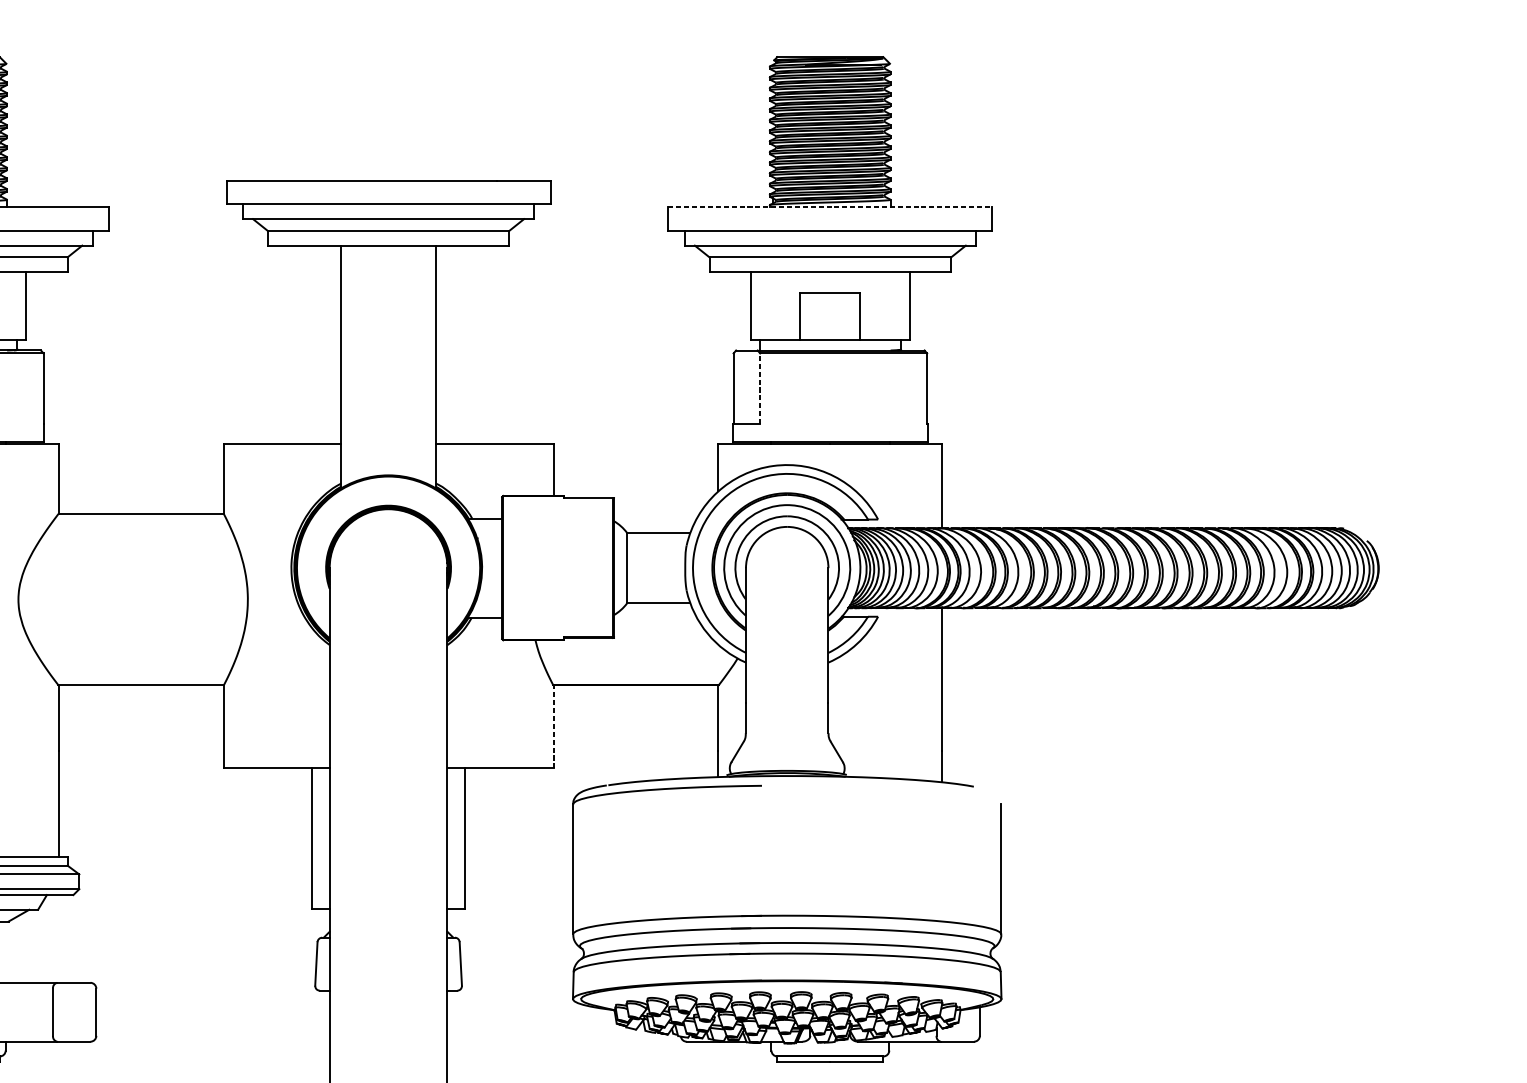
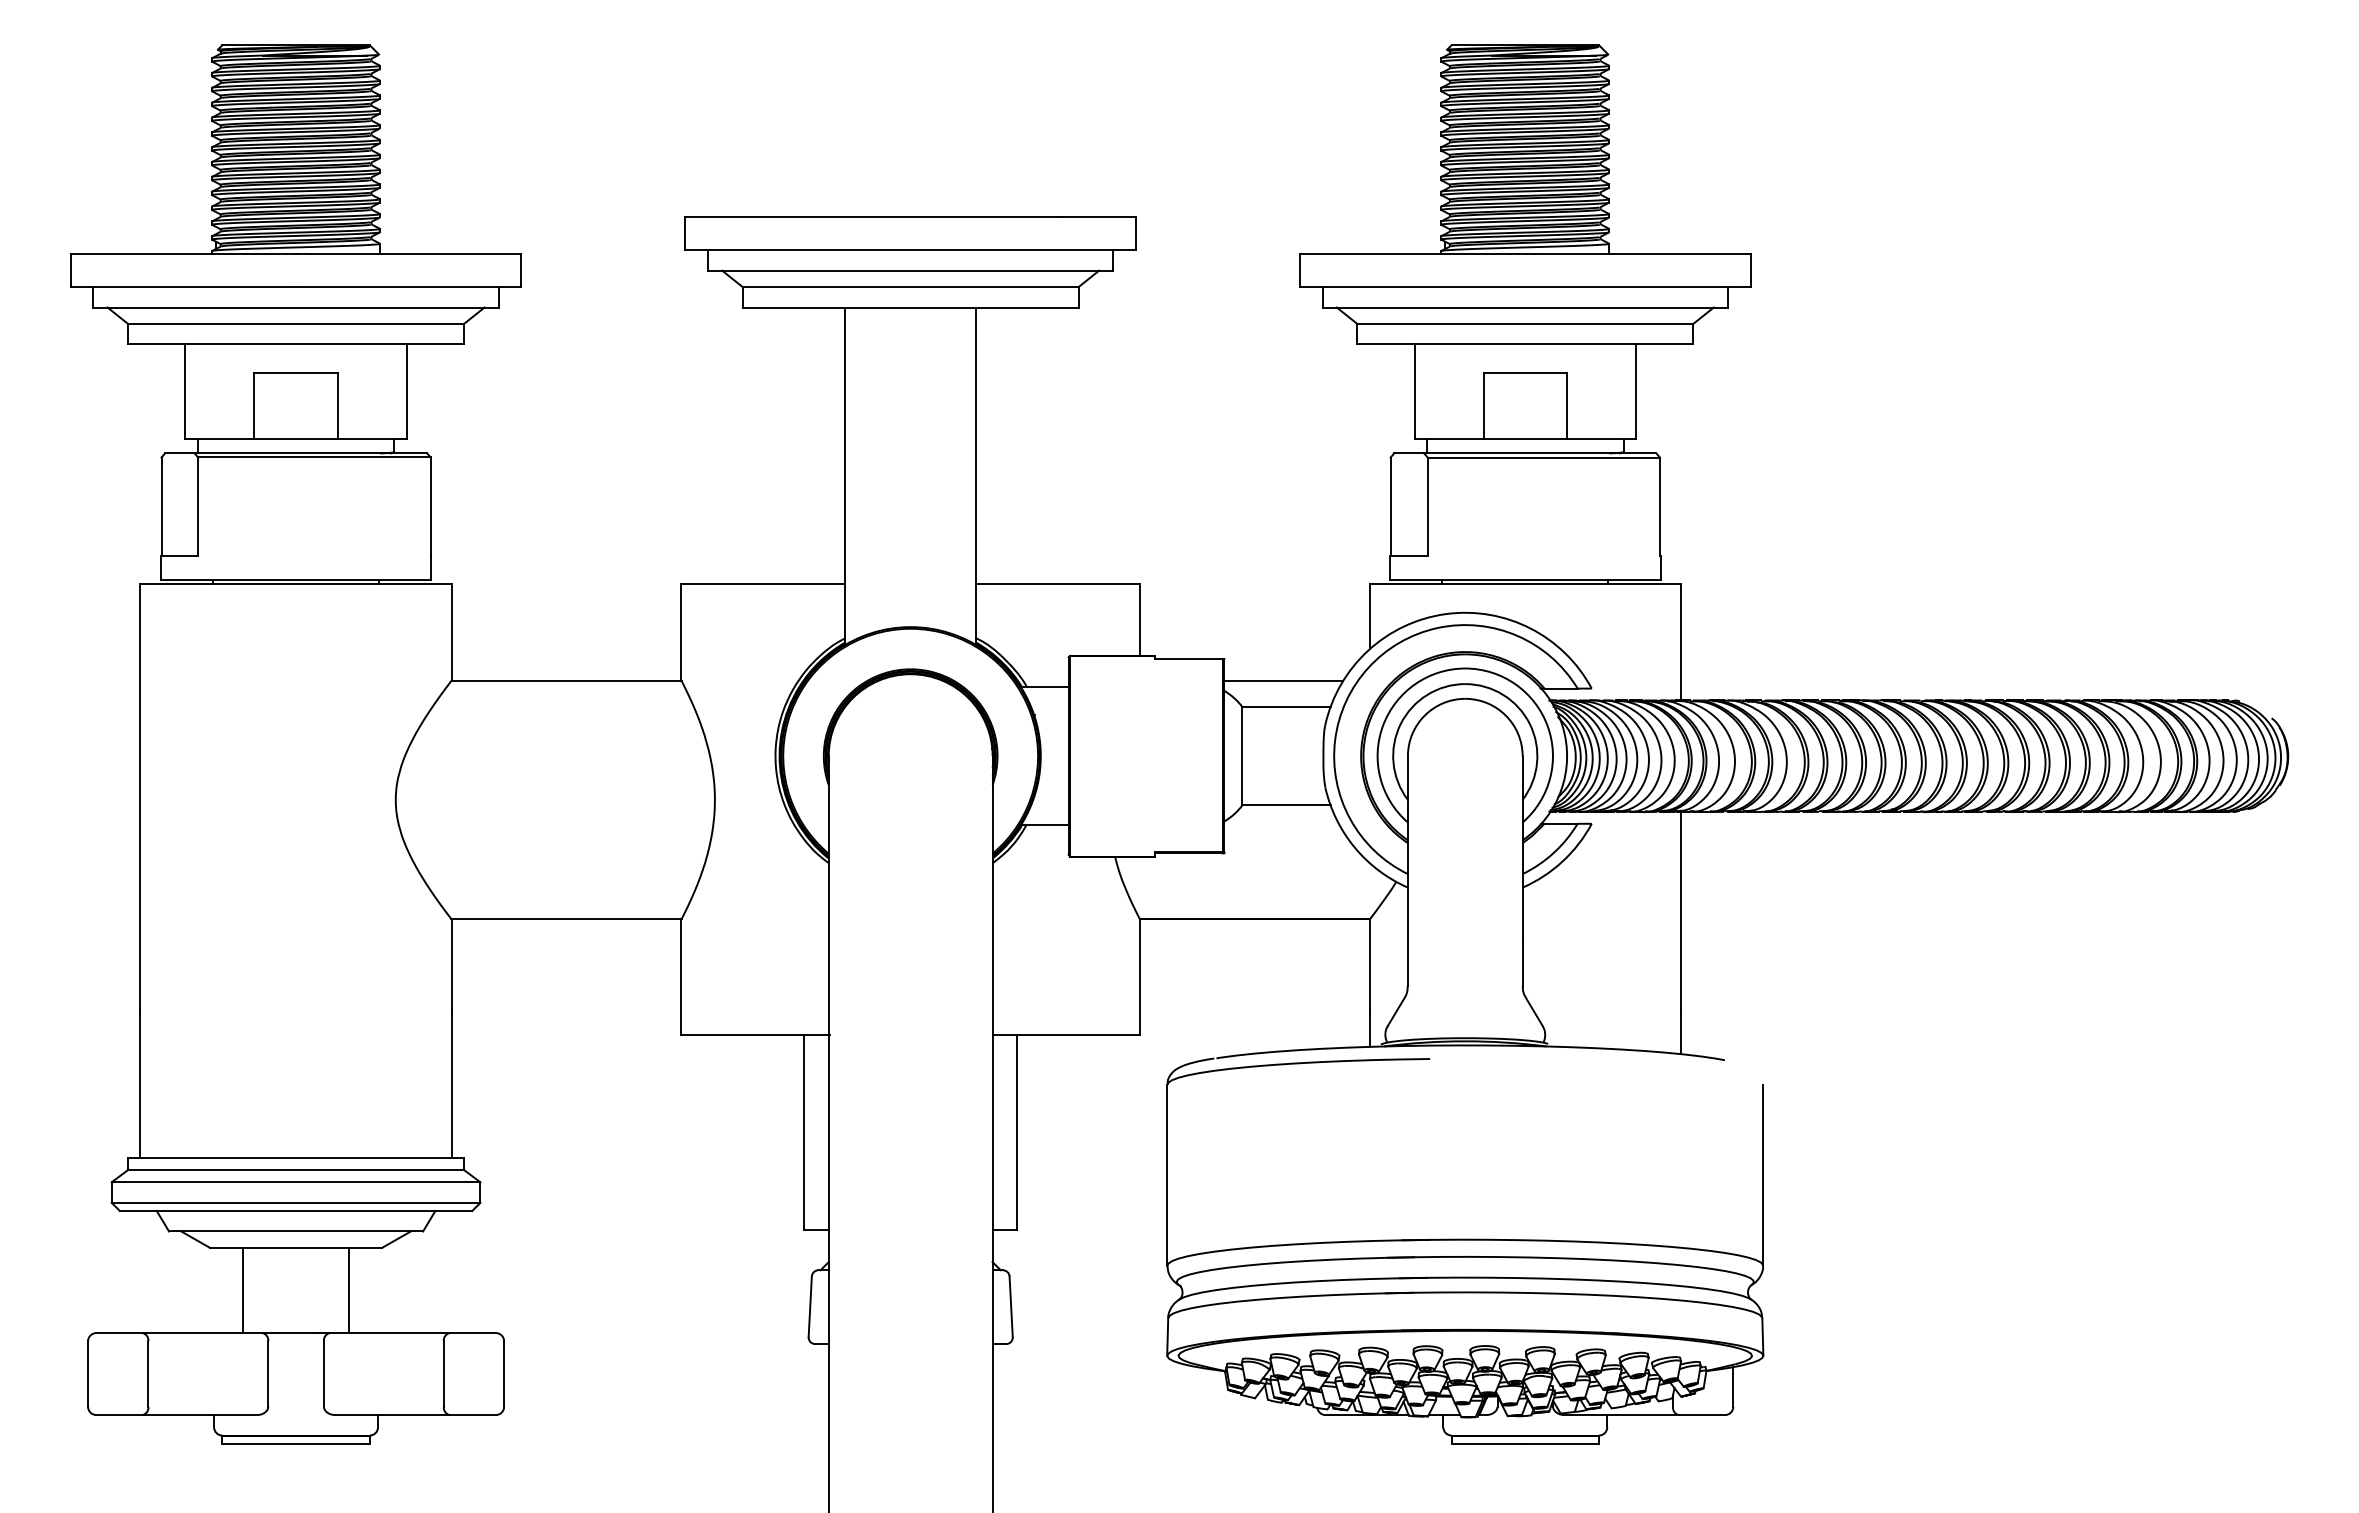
line: (830, 207) -> (1525, 254), dashed -> solid
line: (760, 388) -> (1427, 506), dashed -> solid
line: (656, 514) -> (1283, 681), added
line: (553, 727) -> (1140, 977), dashed -> solid

